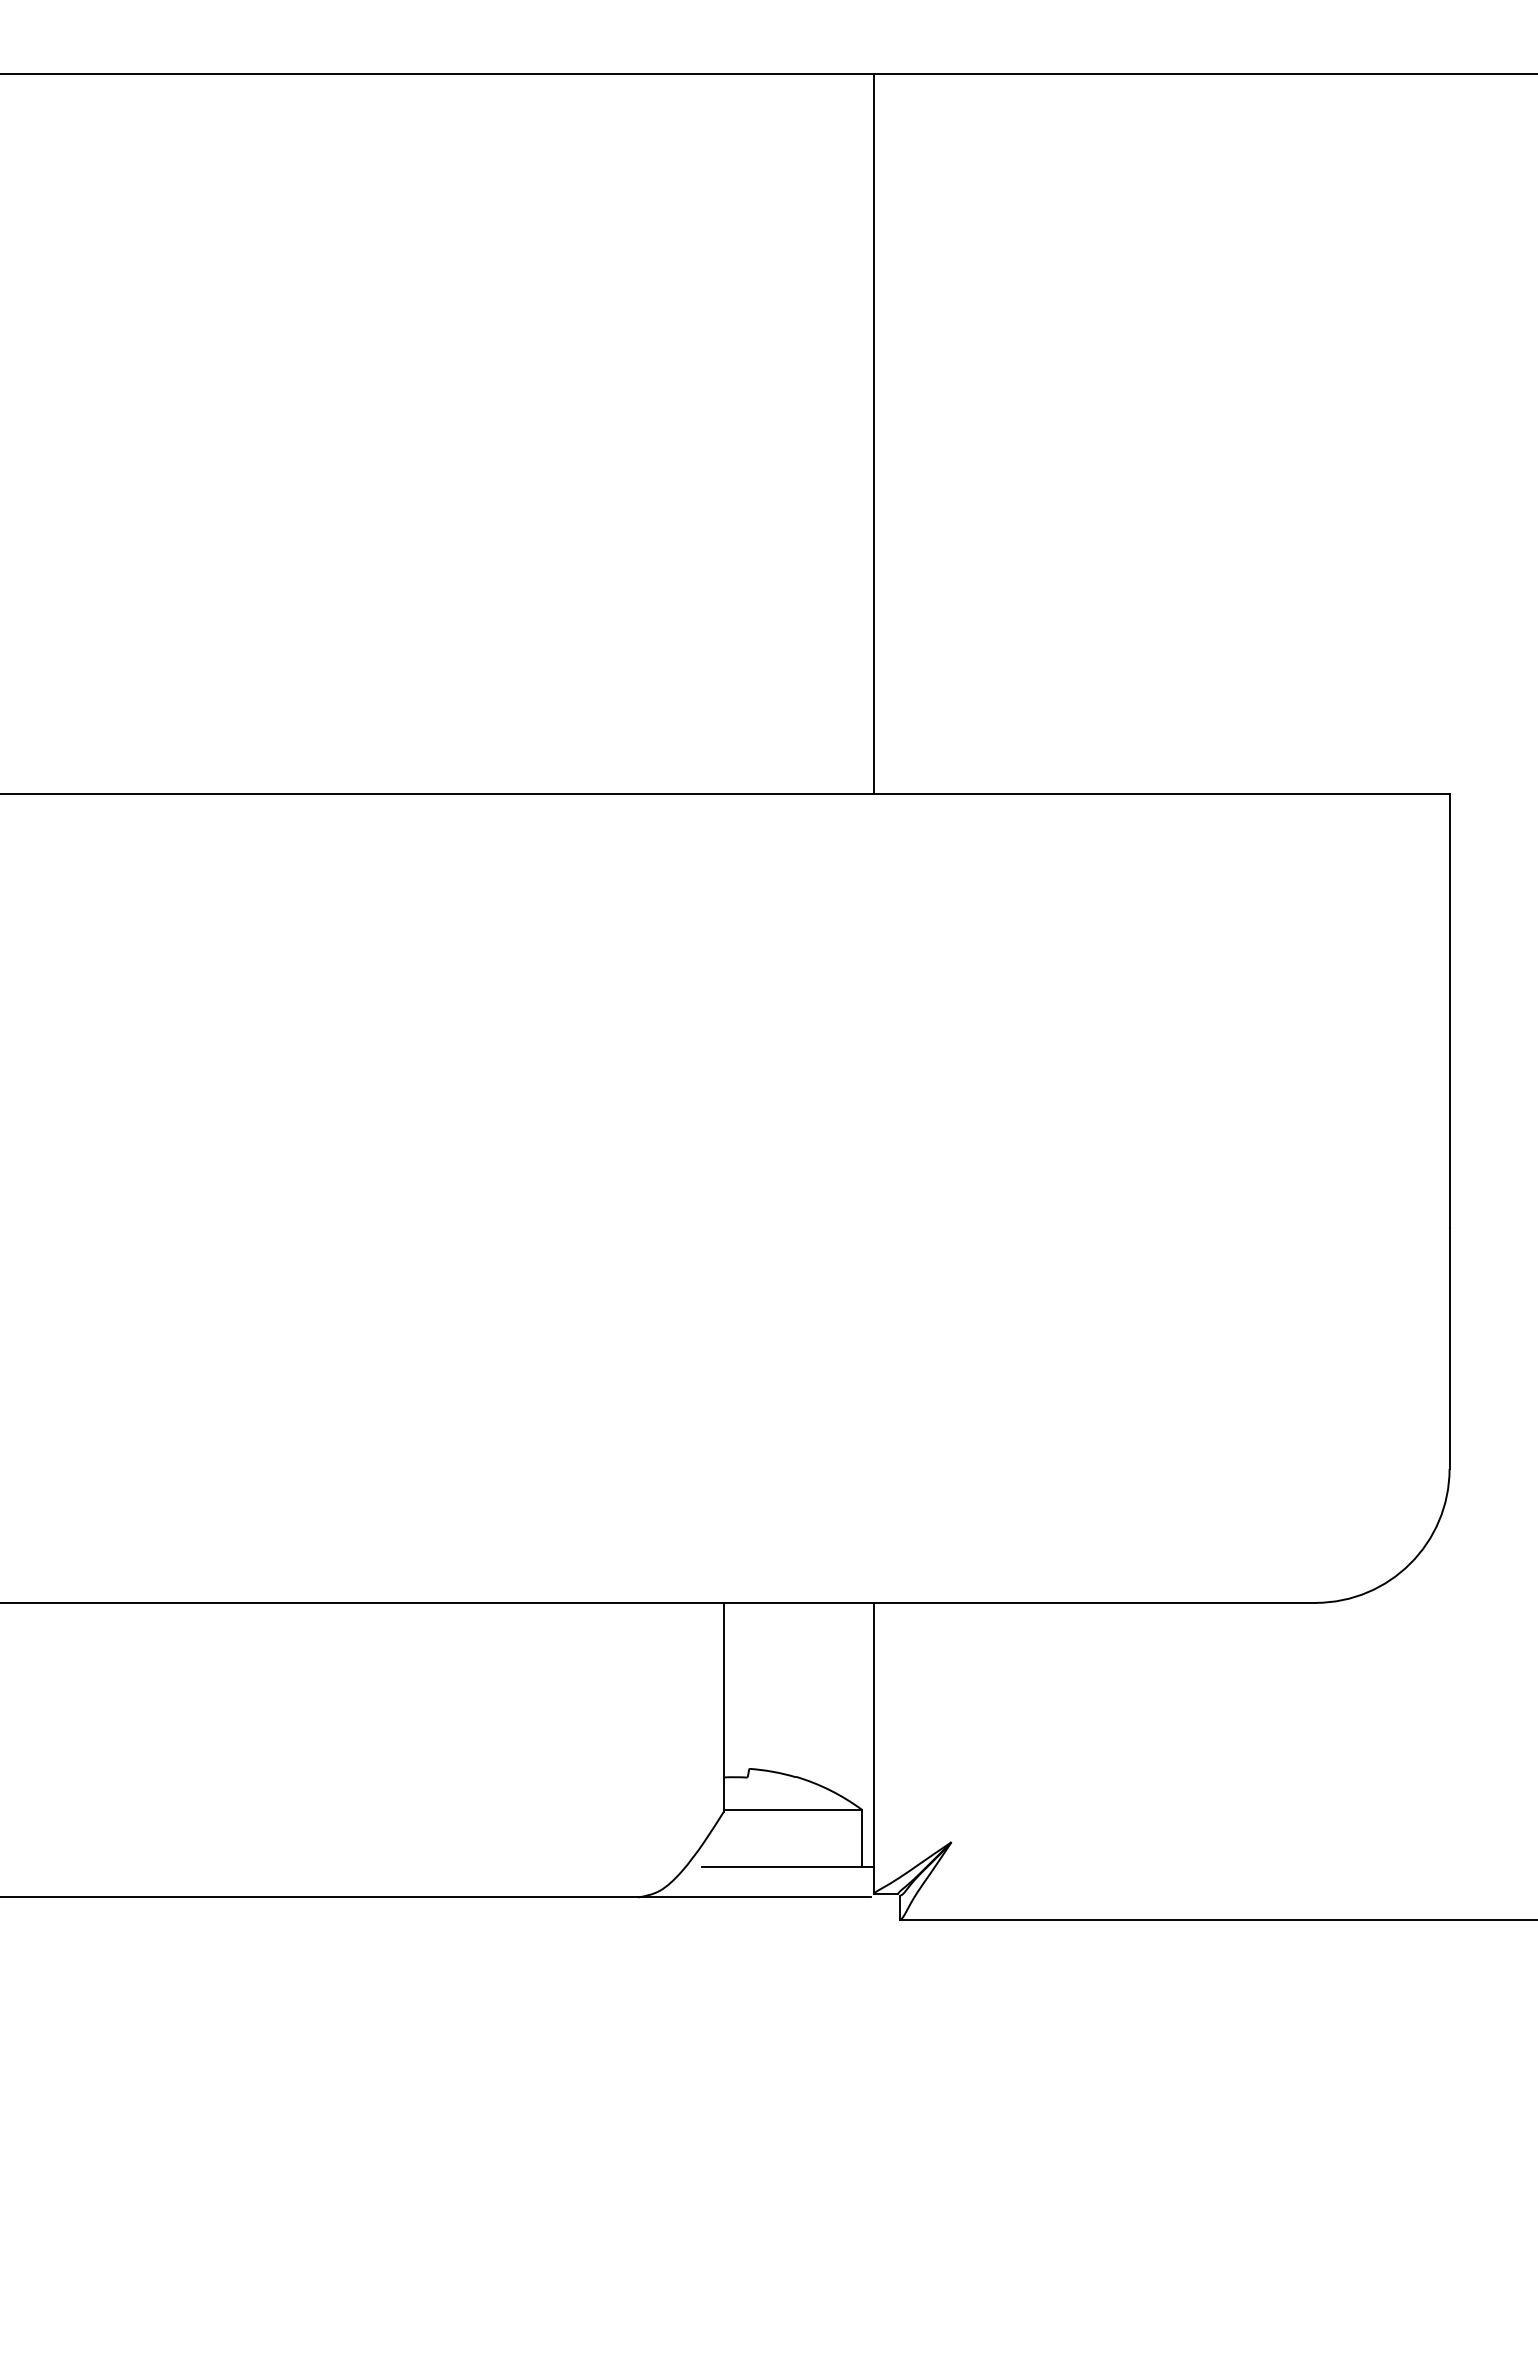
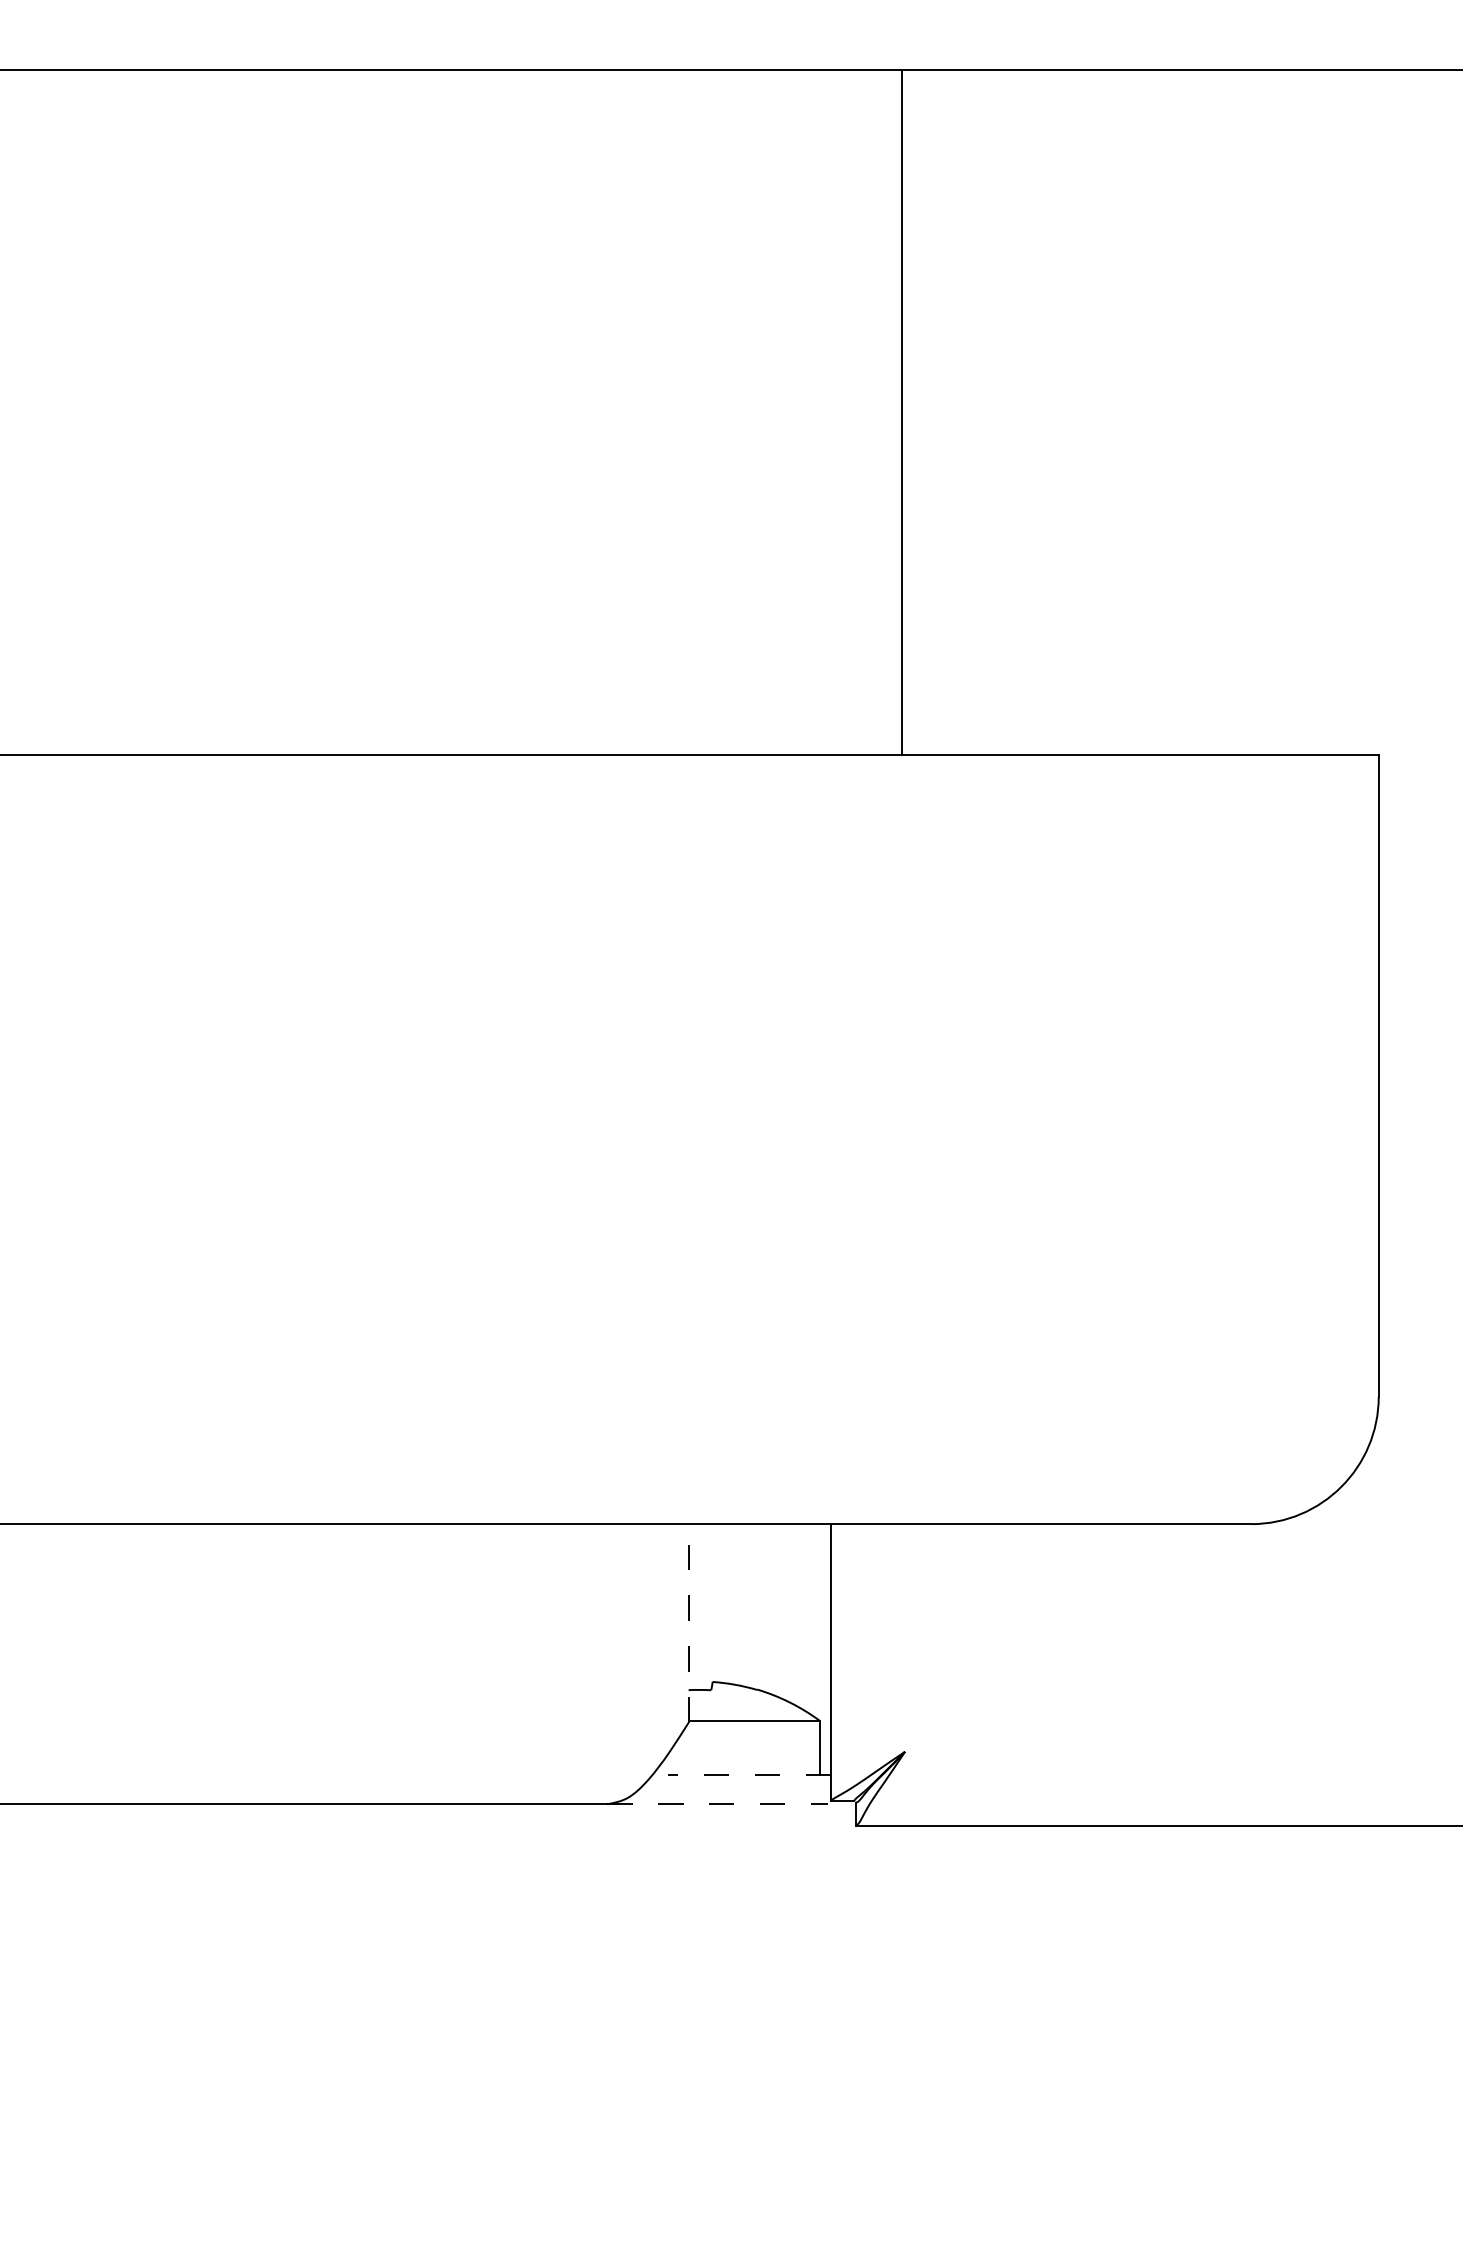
line: (873, 433) -> (901, 412), moved
line: (723, 1706) -> (688, 1622), solid -> dashed
line: (788, 1866) -> (750, 1774), solid -> dashed
line: (755, 1897) -> (718, 1804), solid -> dashed

